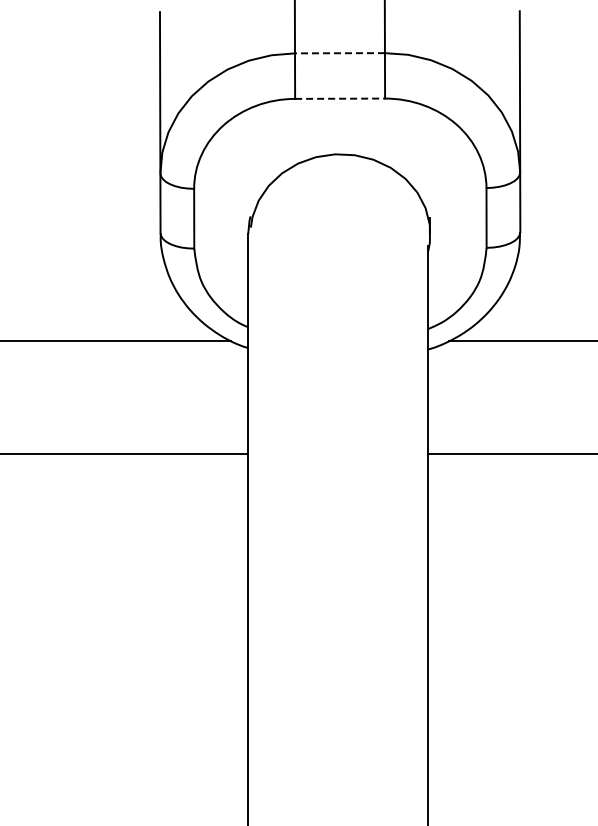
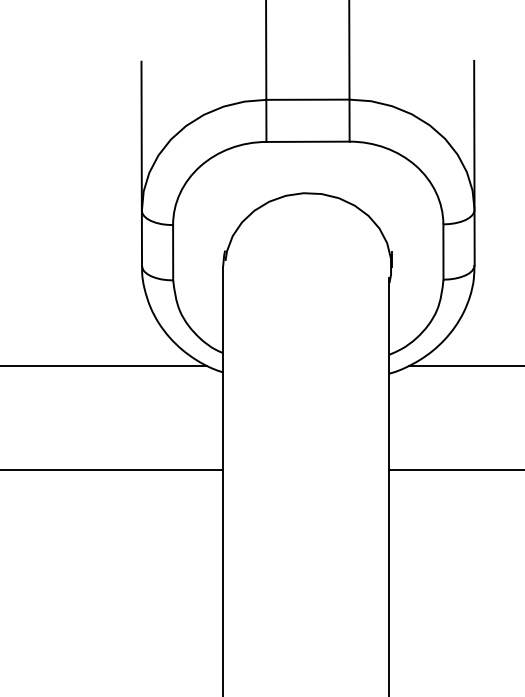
line: (339, 53) -> (307, 99), dashed -> solid
line: (340, 98) -> (308, 141), dashed -> solid

